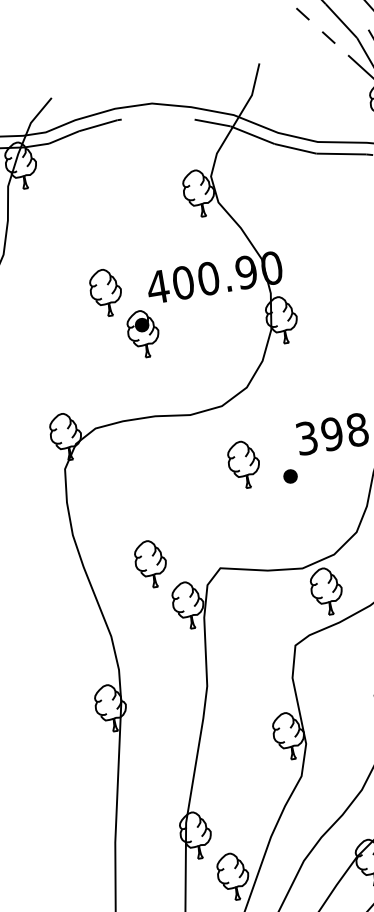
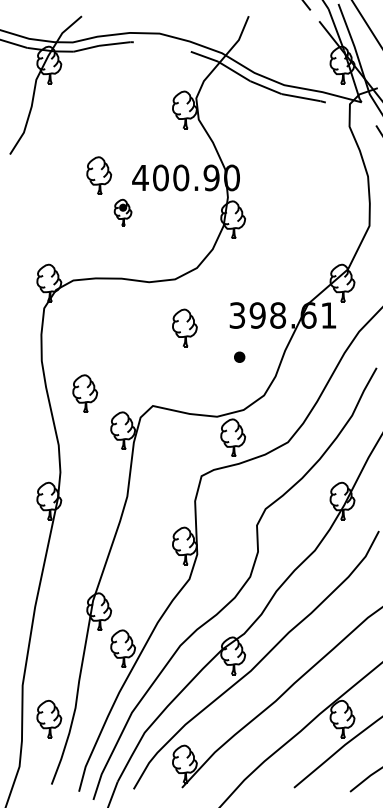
part: (142, 333) -> (122, 212), size x0.7
part: (290, 475) -> (239, 356), moved
part: (151, 563) -> (85, 393), moved

